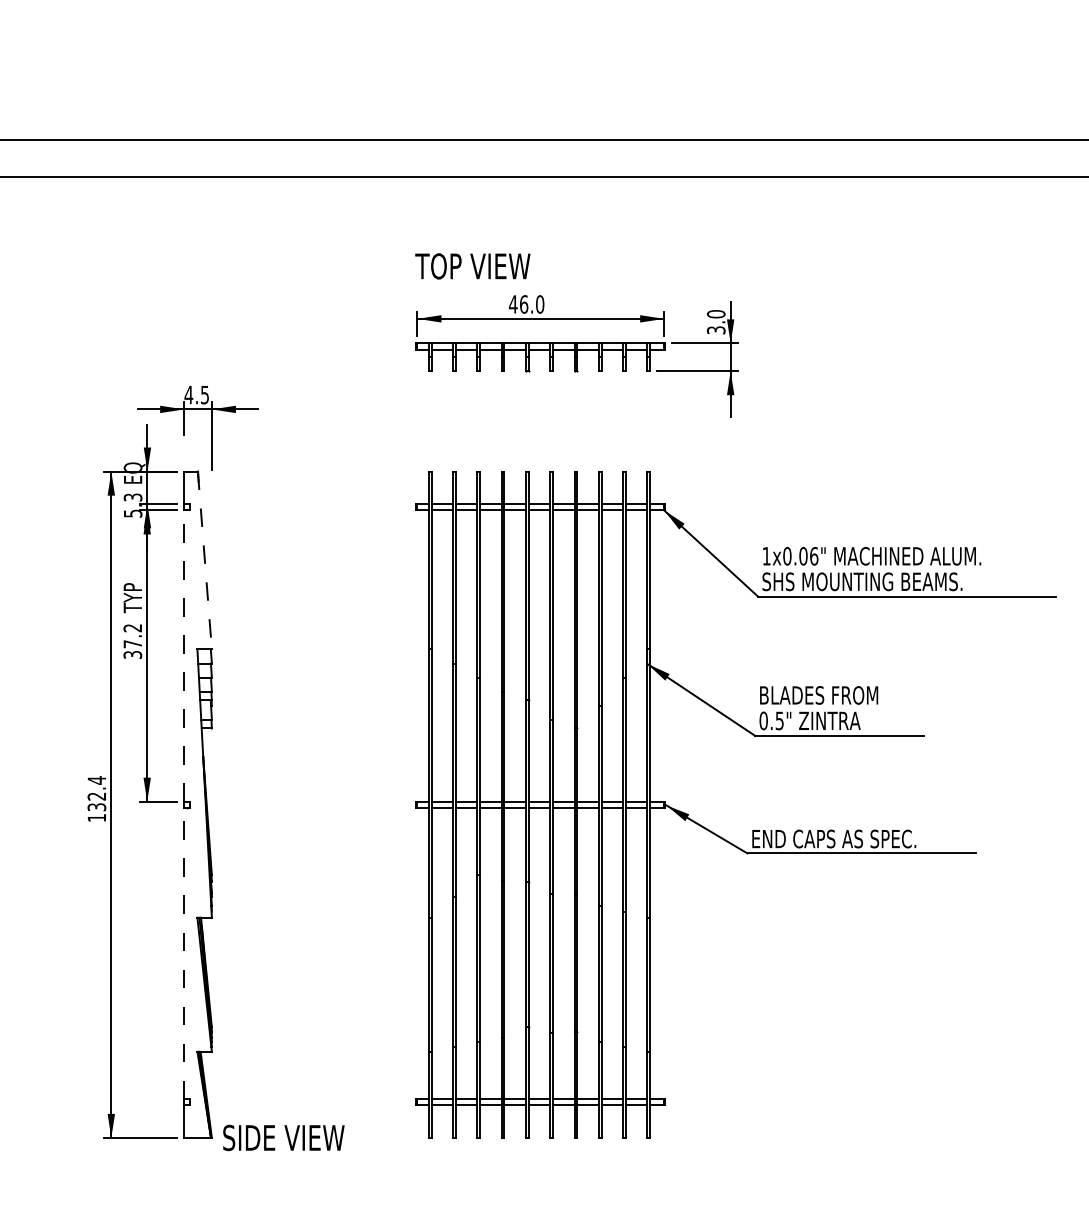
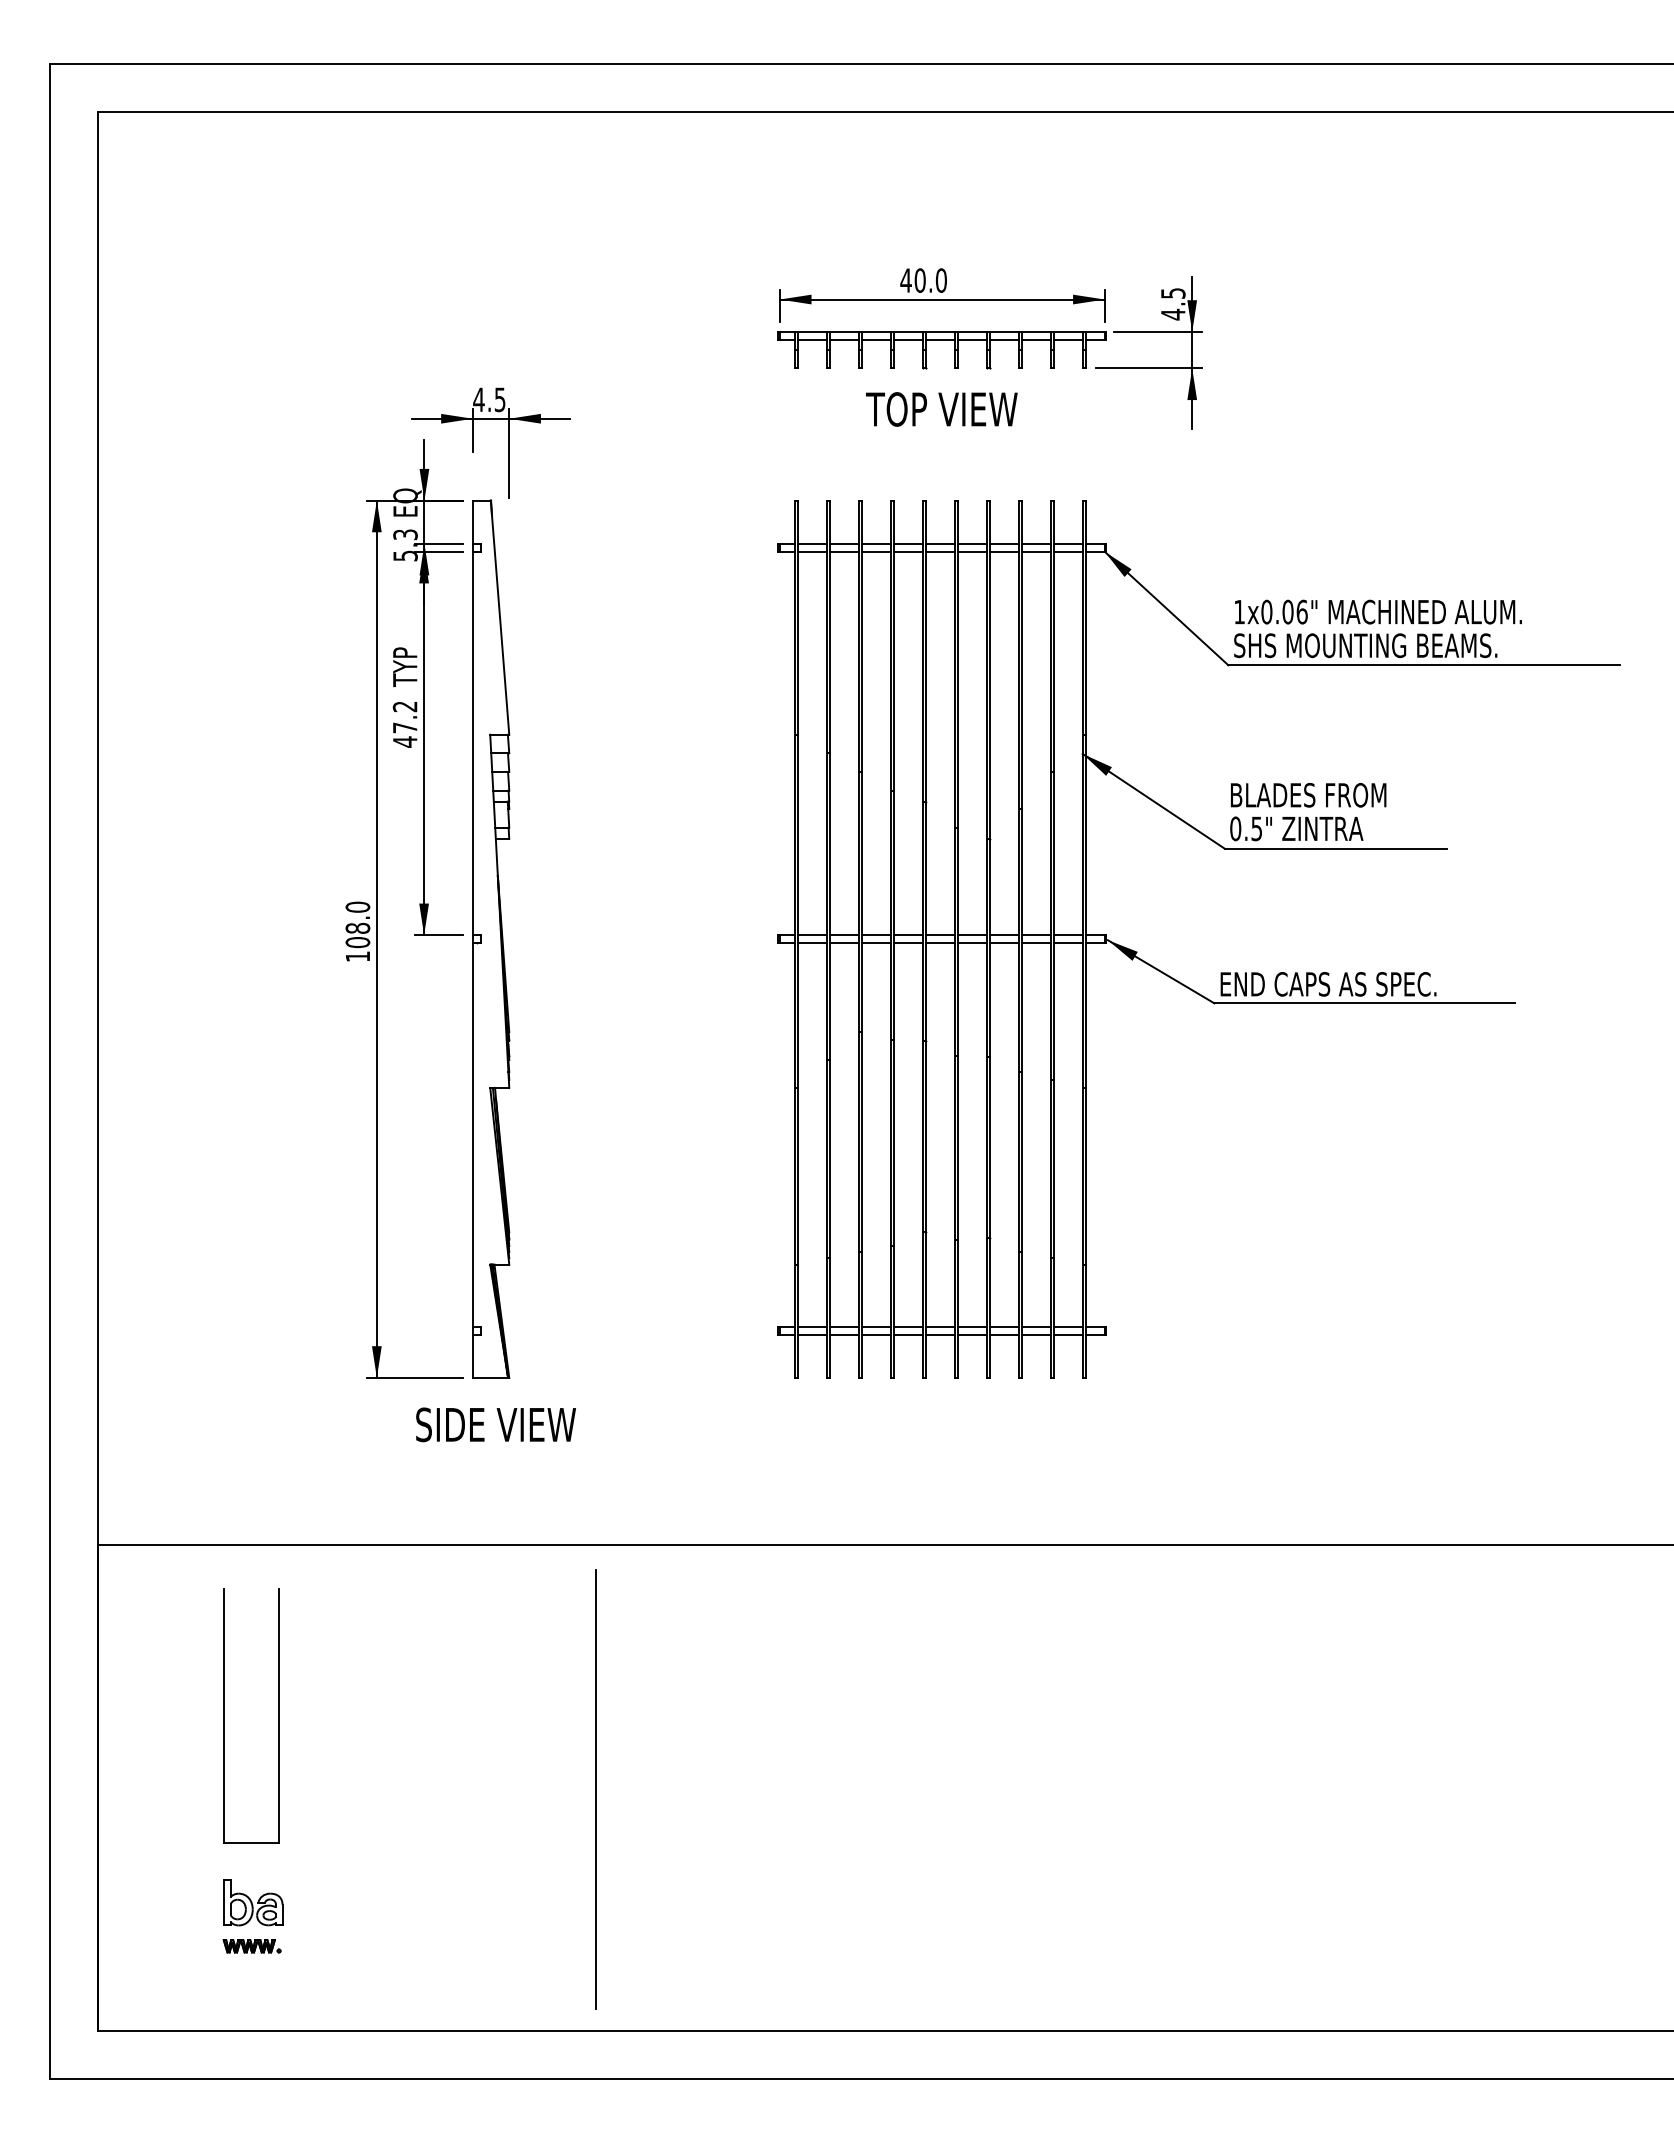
text: (472, 266) -> (941, 409), moved
text: (523, 304) -> (919, 280), 46.0 -> 40.0
text: (715, 321) -> (1172, 303), 3.0 -> 4.5
line: (205, 561) -> (500, 618), dashed -> solid
text: (132, 654) -> (404, 741), 37.2 -> 47.2
line: (183, 656) -> (472, 743), dashed -> solid
text: (96, 793) -> (357, 924), 132.4 -> 108.0
line: (183, 953) -> (472, 1134), dashed -> solid
text: (283, 1137) -> (495, 1424), moved

